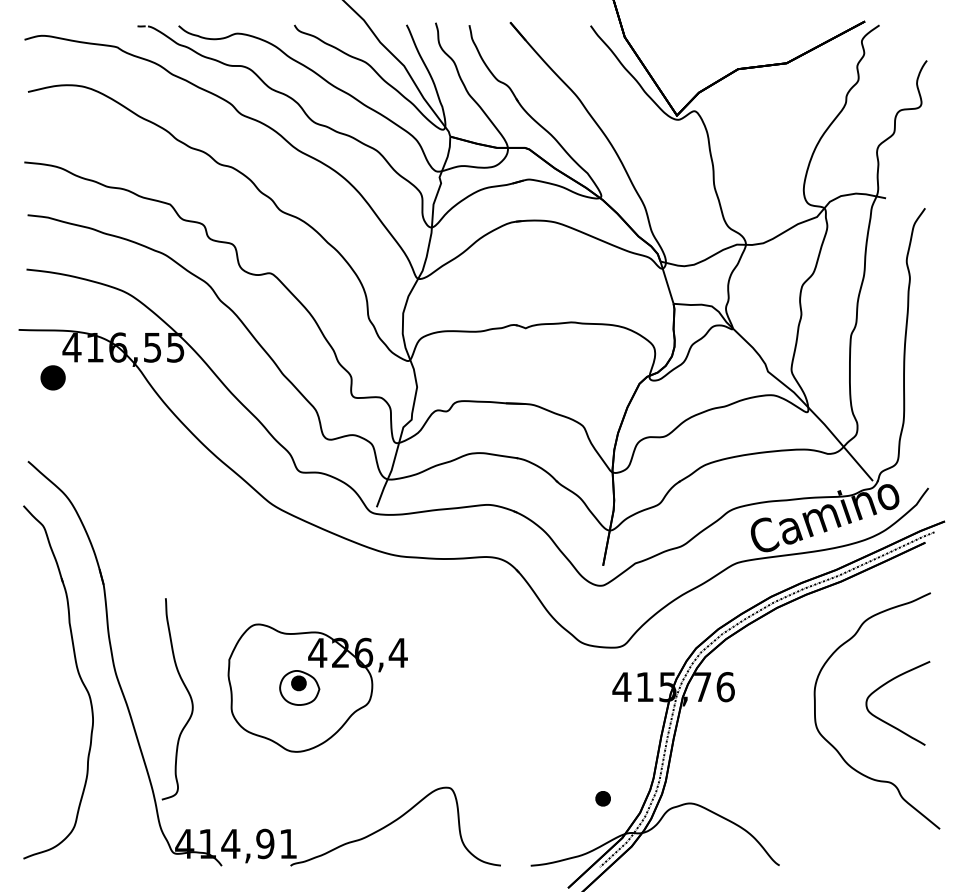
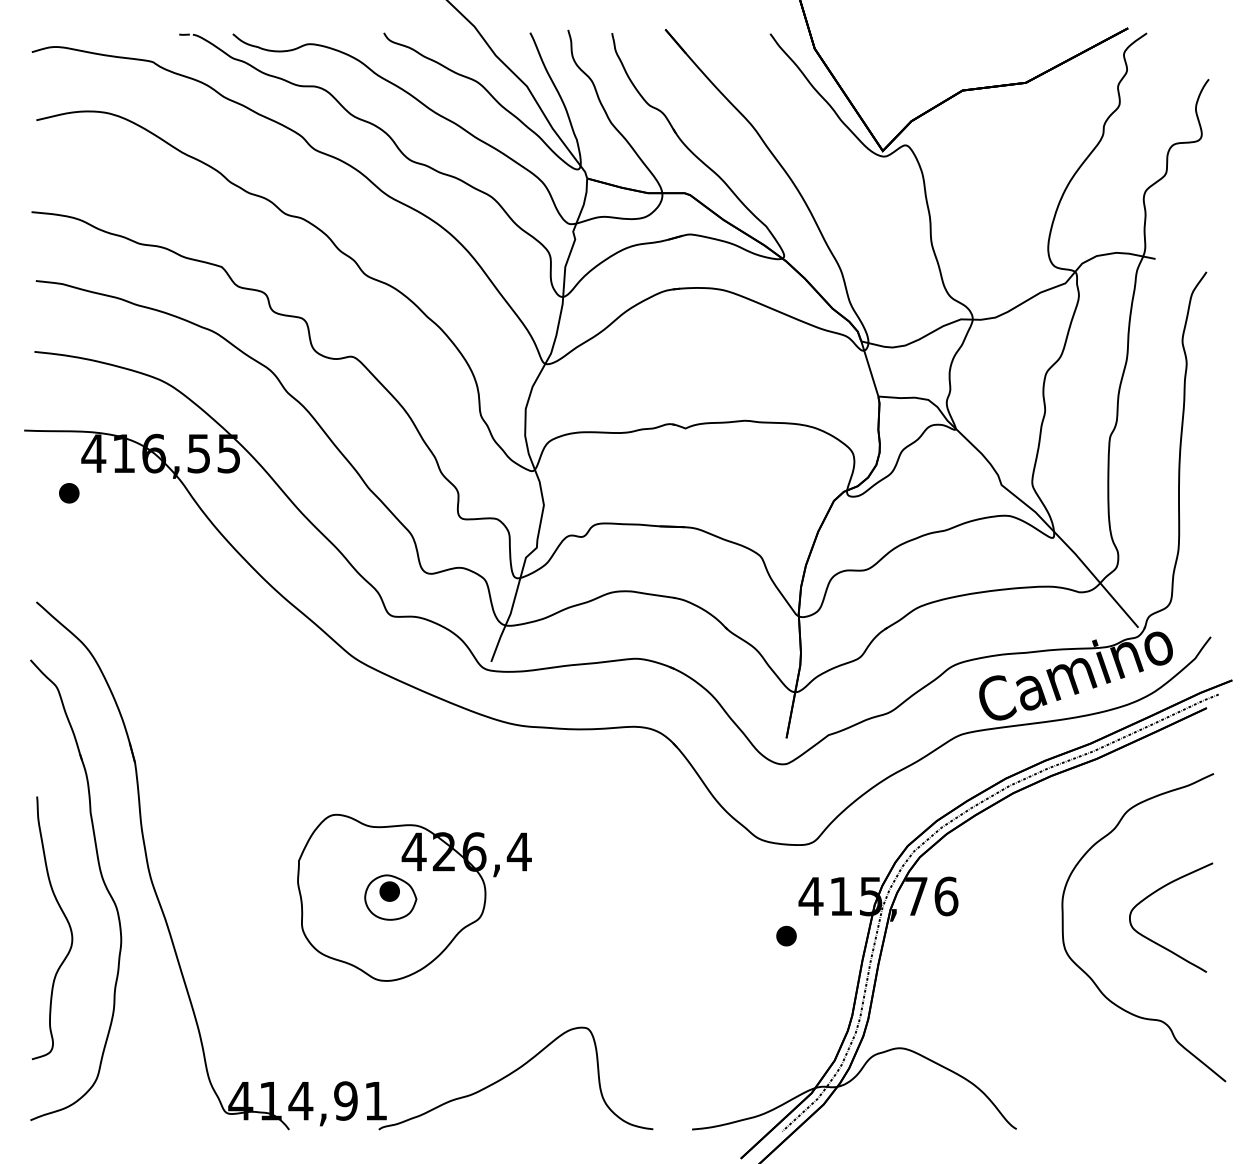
part: (53, 378) -> (69, 493), size x0.62
part: (188, 694) -> (66, 921), moved
part: (603, 798) -> (786, 935), moved

